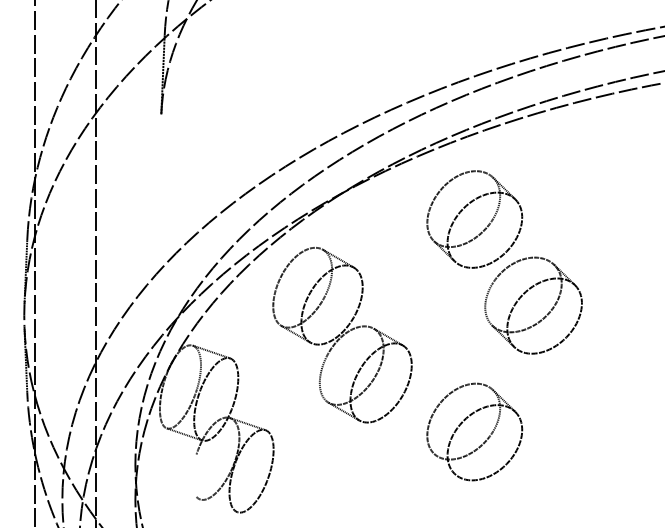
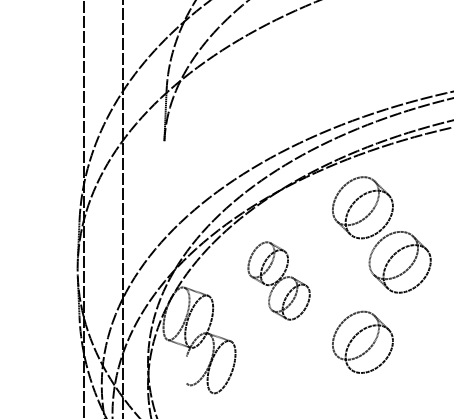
part: (341, 334) -> (278, 280), size x0.7

